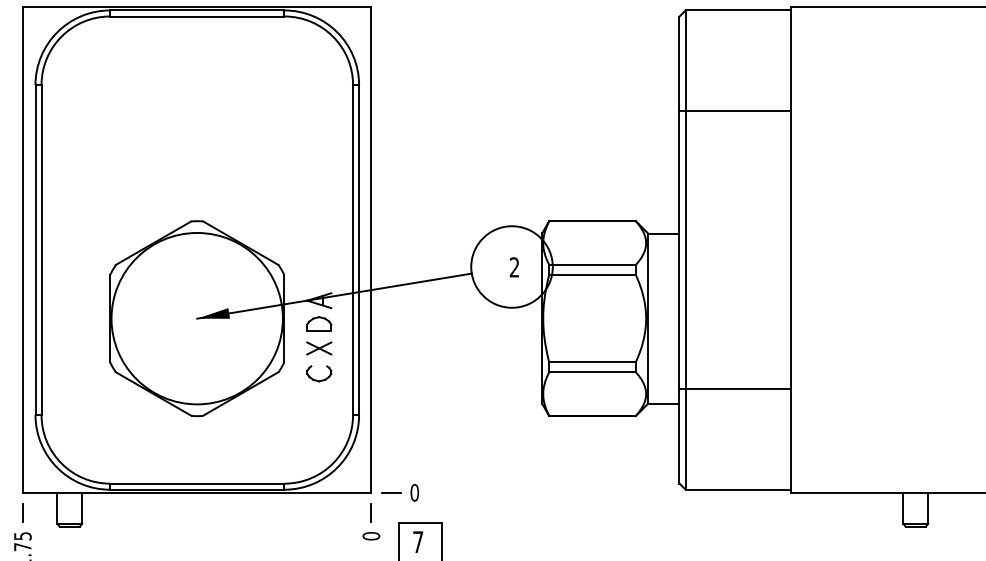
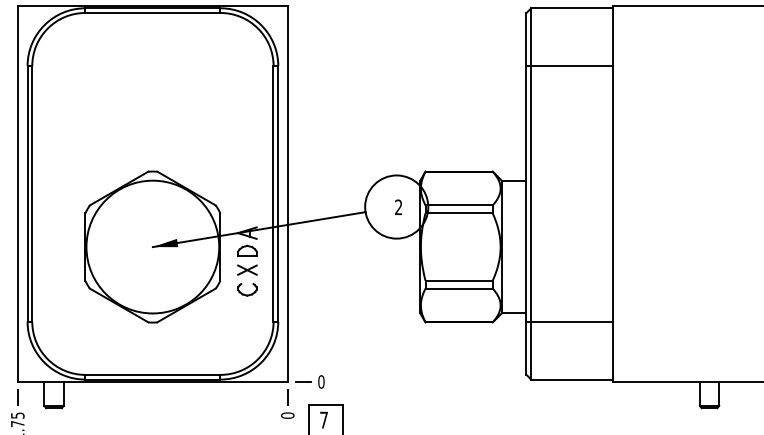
line: (735, 111) -> (569, 66), moved
line: (735, 389) -> (569, 322), moved

